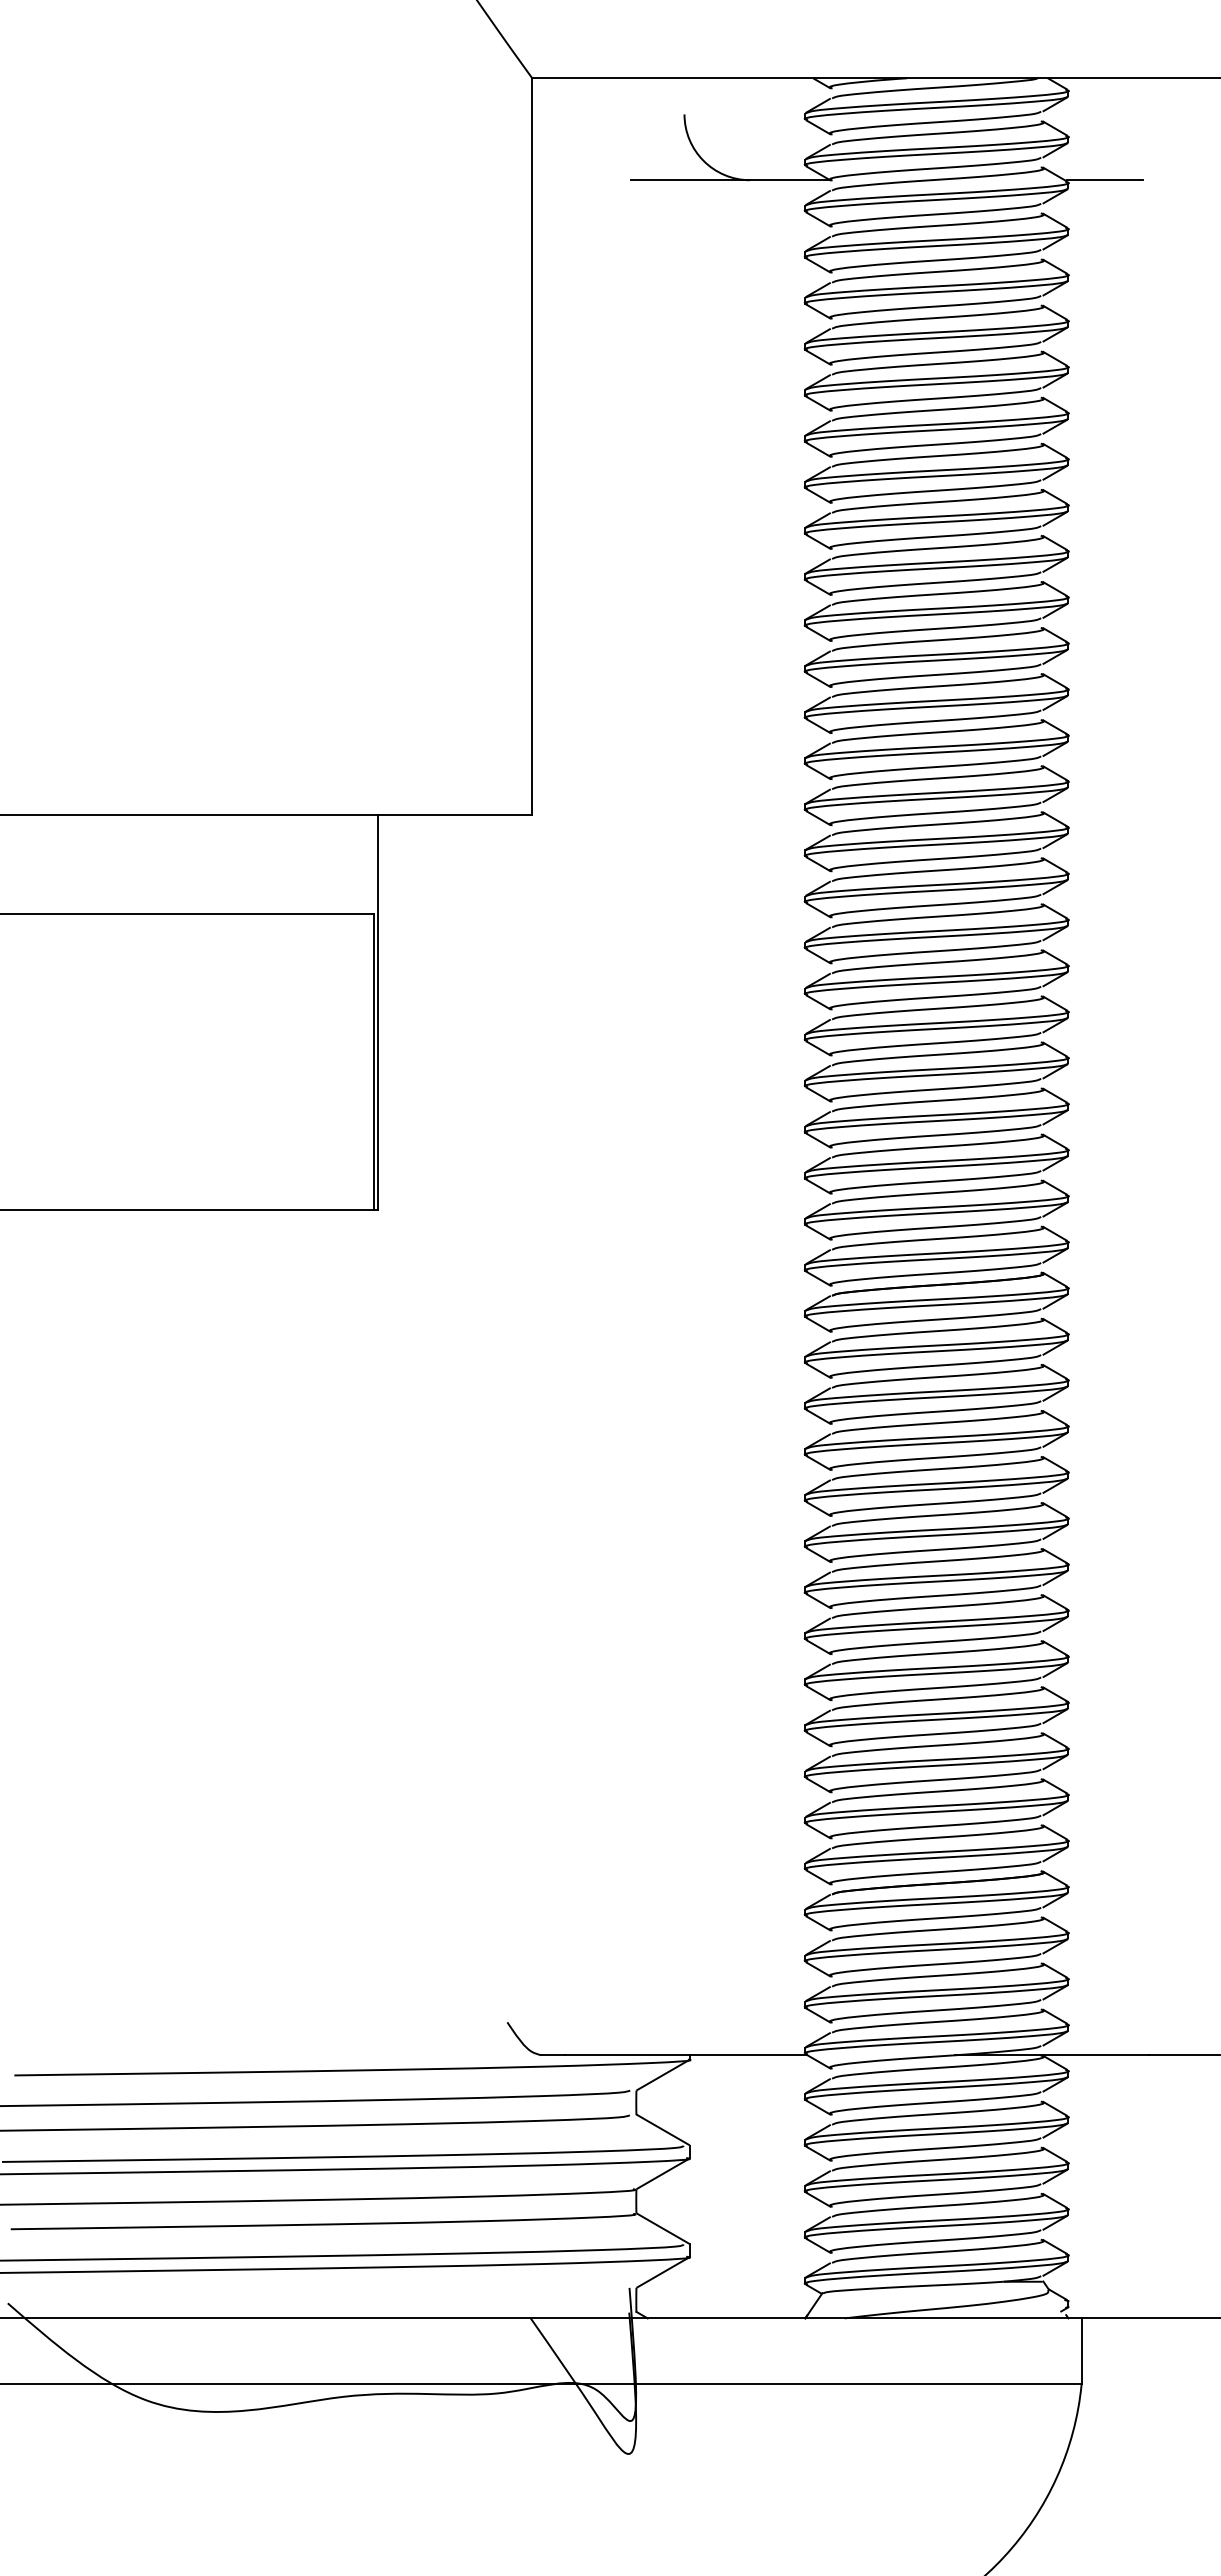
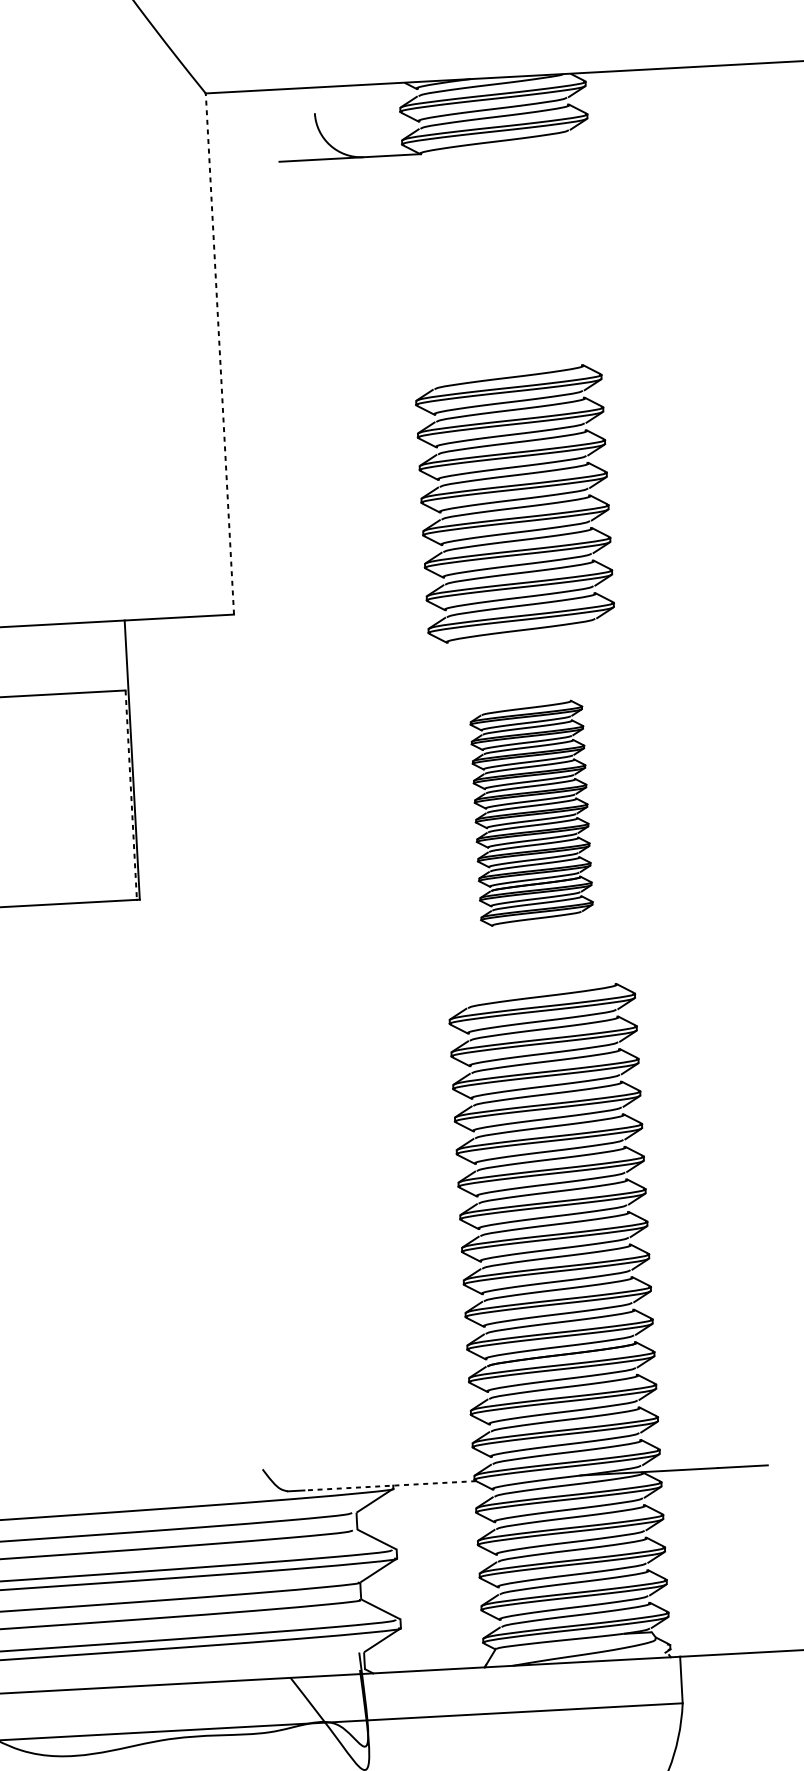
part: (973, 334) -> (527, 257), removed
line: (532, 446) -> (220, 353), solid -> dashed
line: (373, 1062) -> (131, 795), solid -> dashed
part: (936, 1117) -> (531, 812), size x0.6
line: (685, 2055) -> (389, 1486), solid -> dashed

